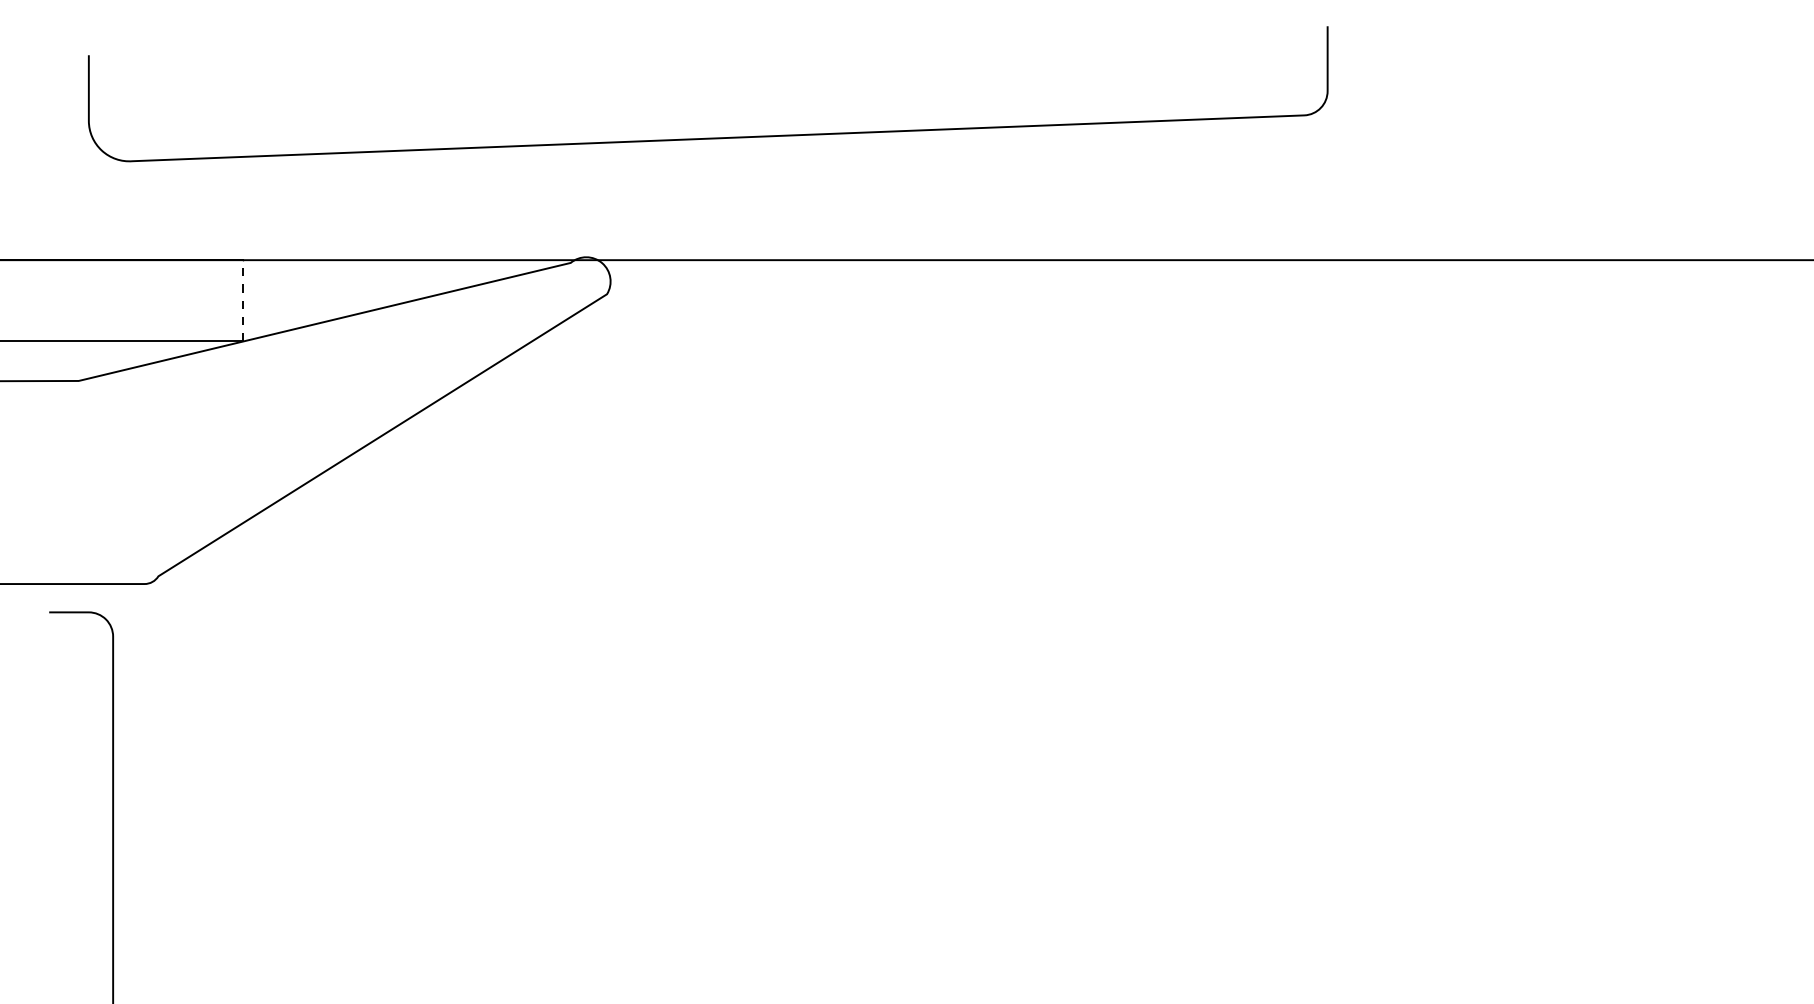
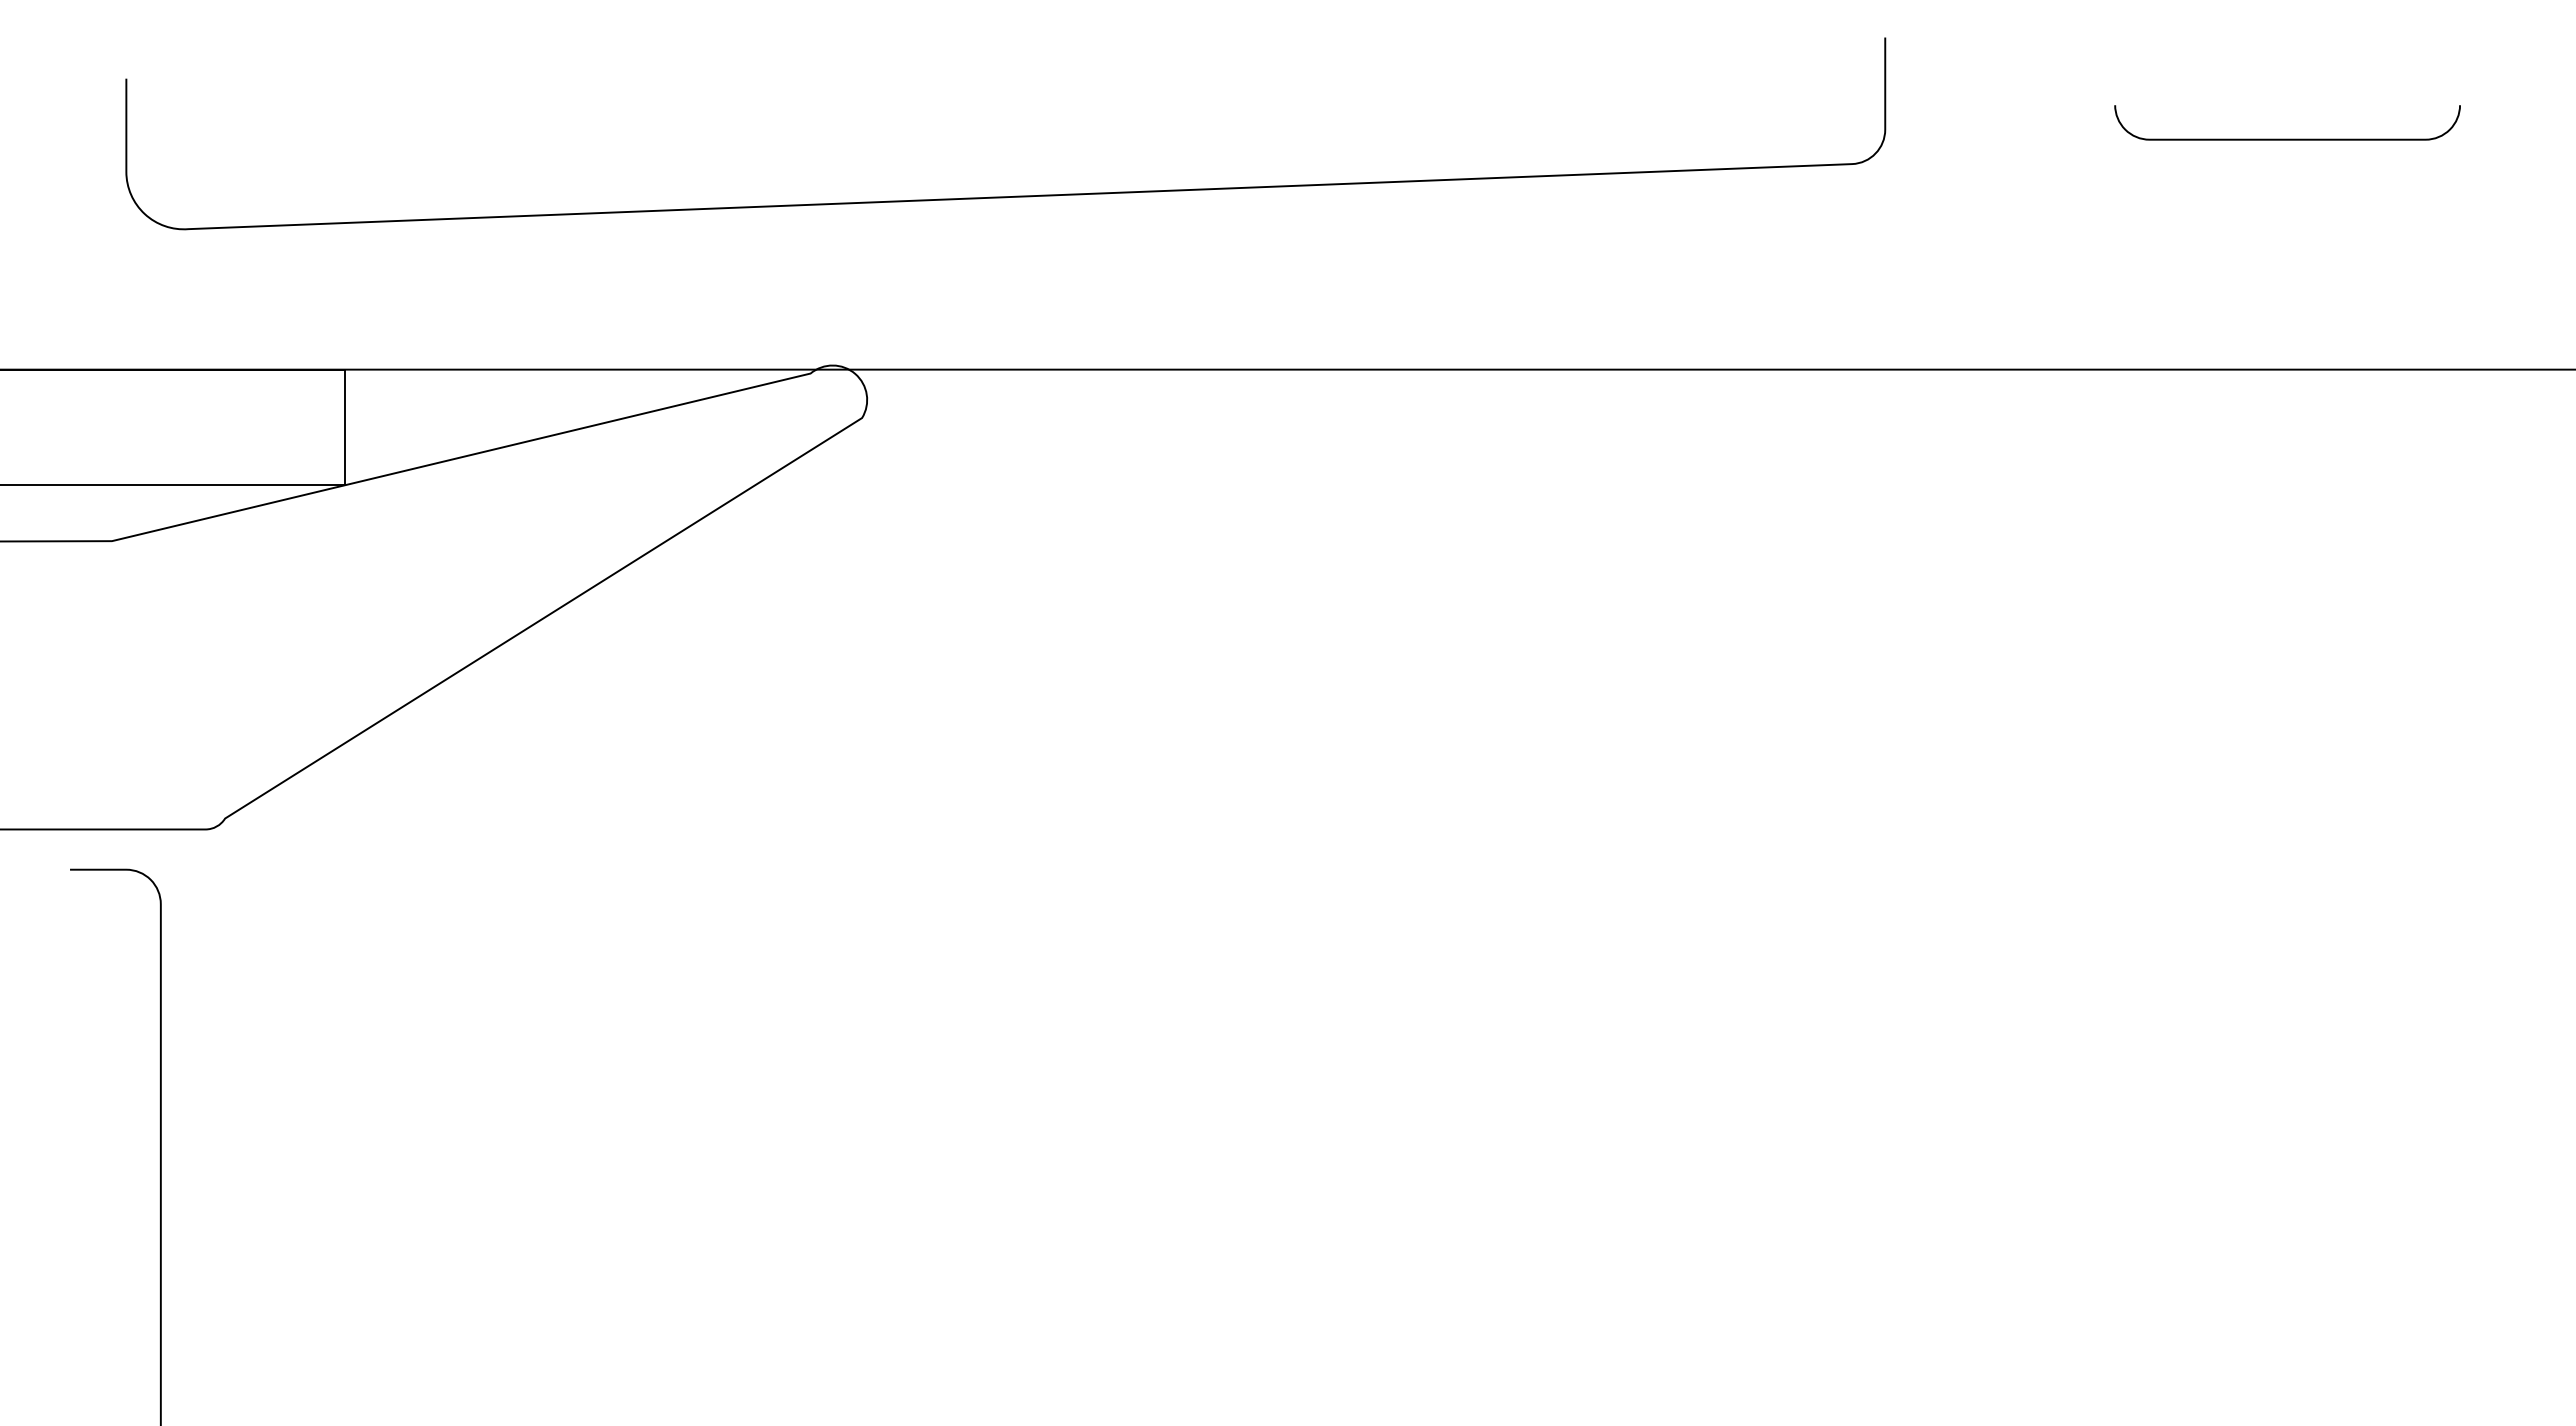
curve: (1610, 97) -> (2287, 138), added
line: (242, 300) -> (344, 426), dashed -> solid

